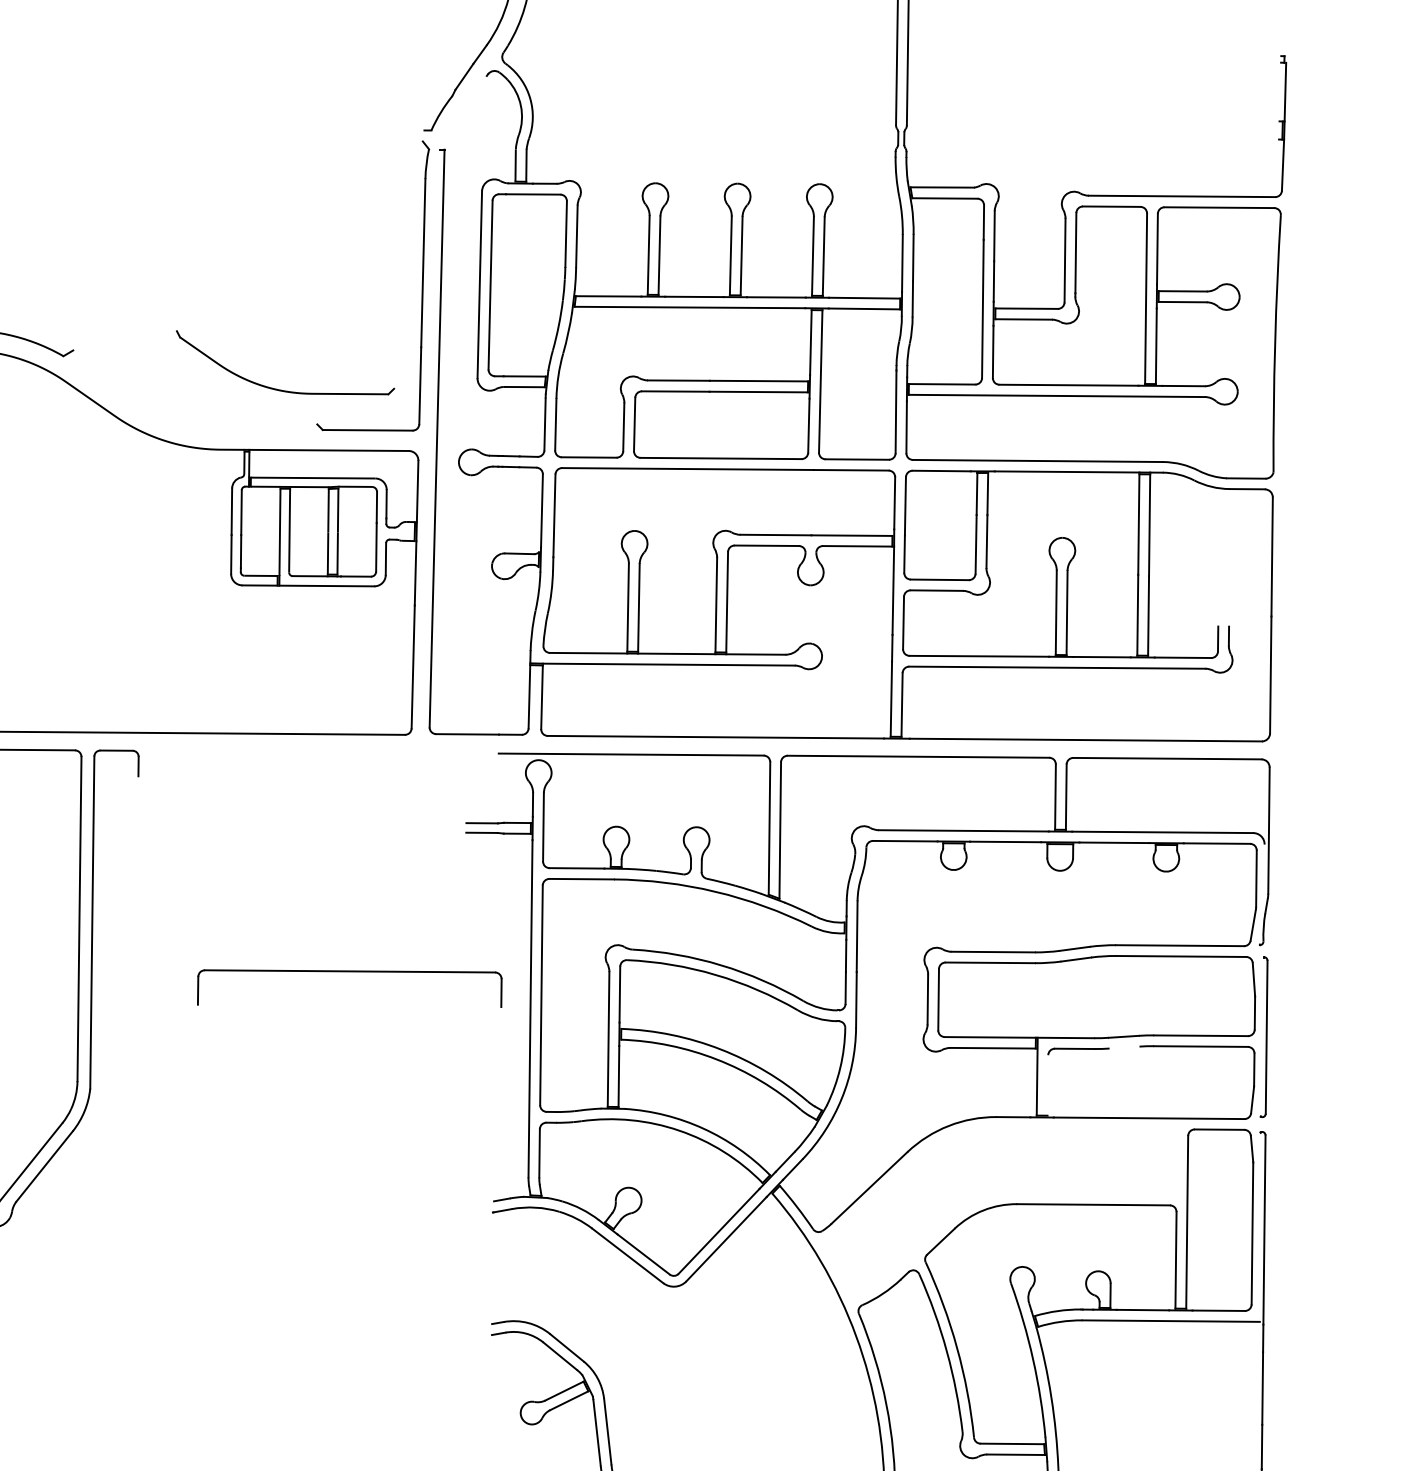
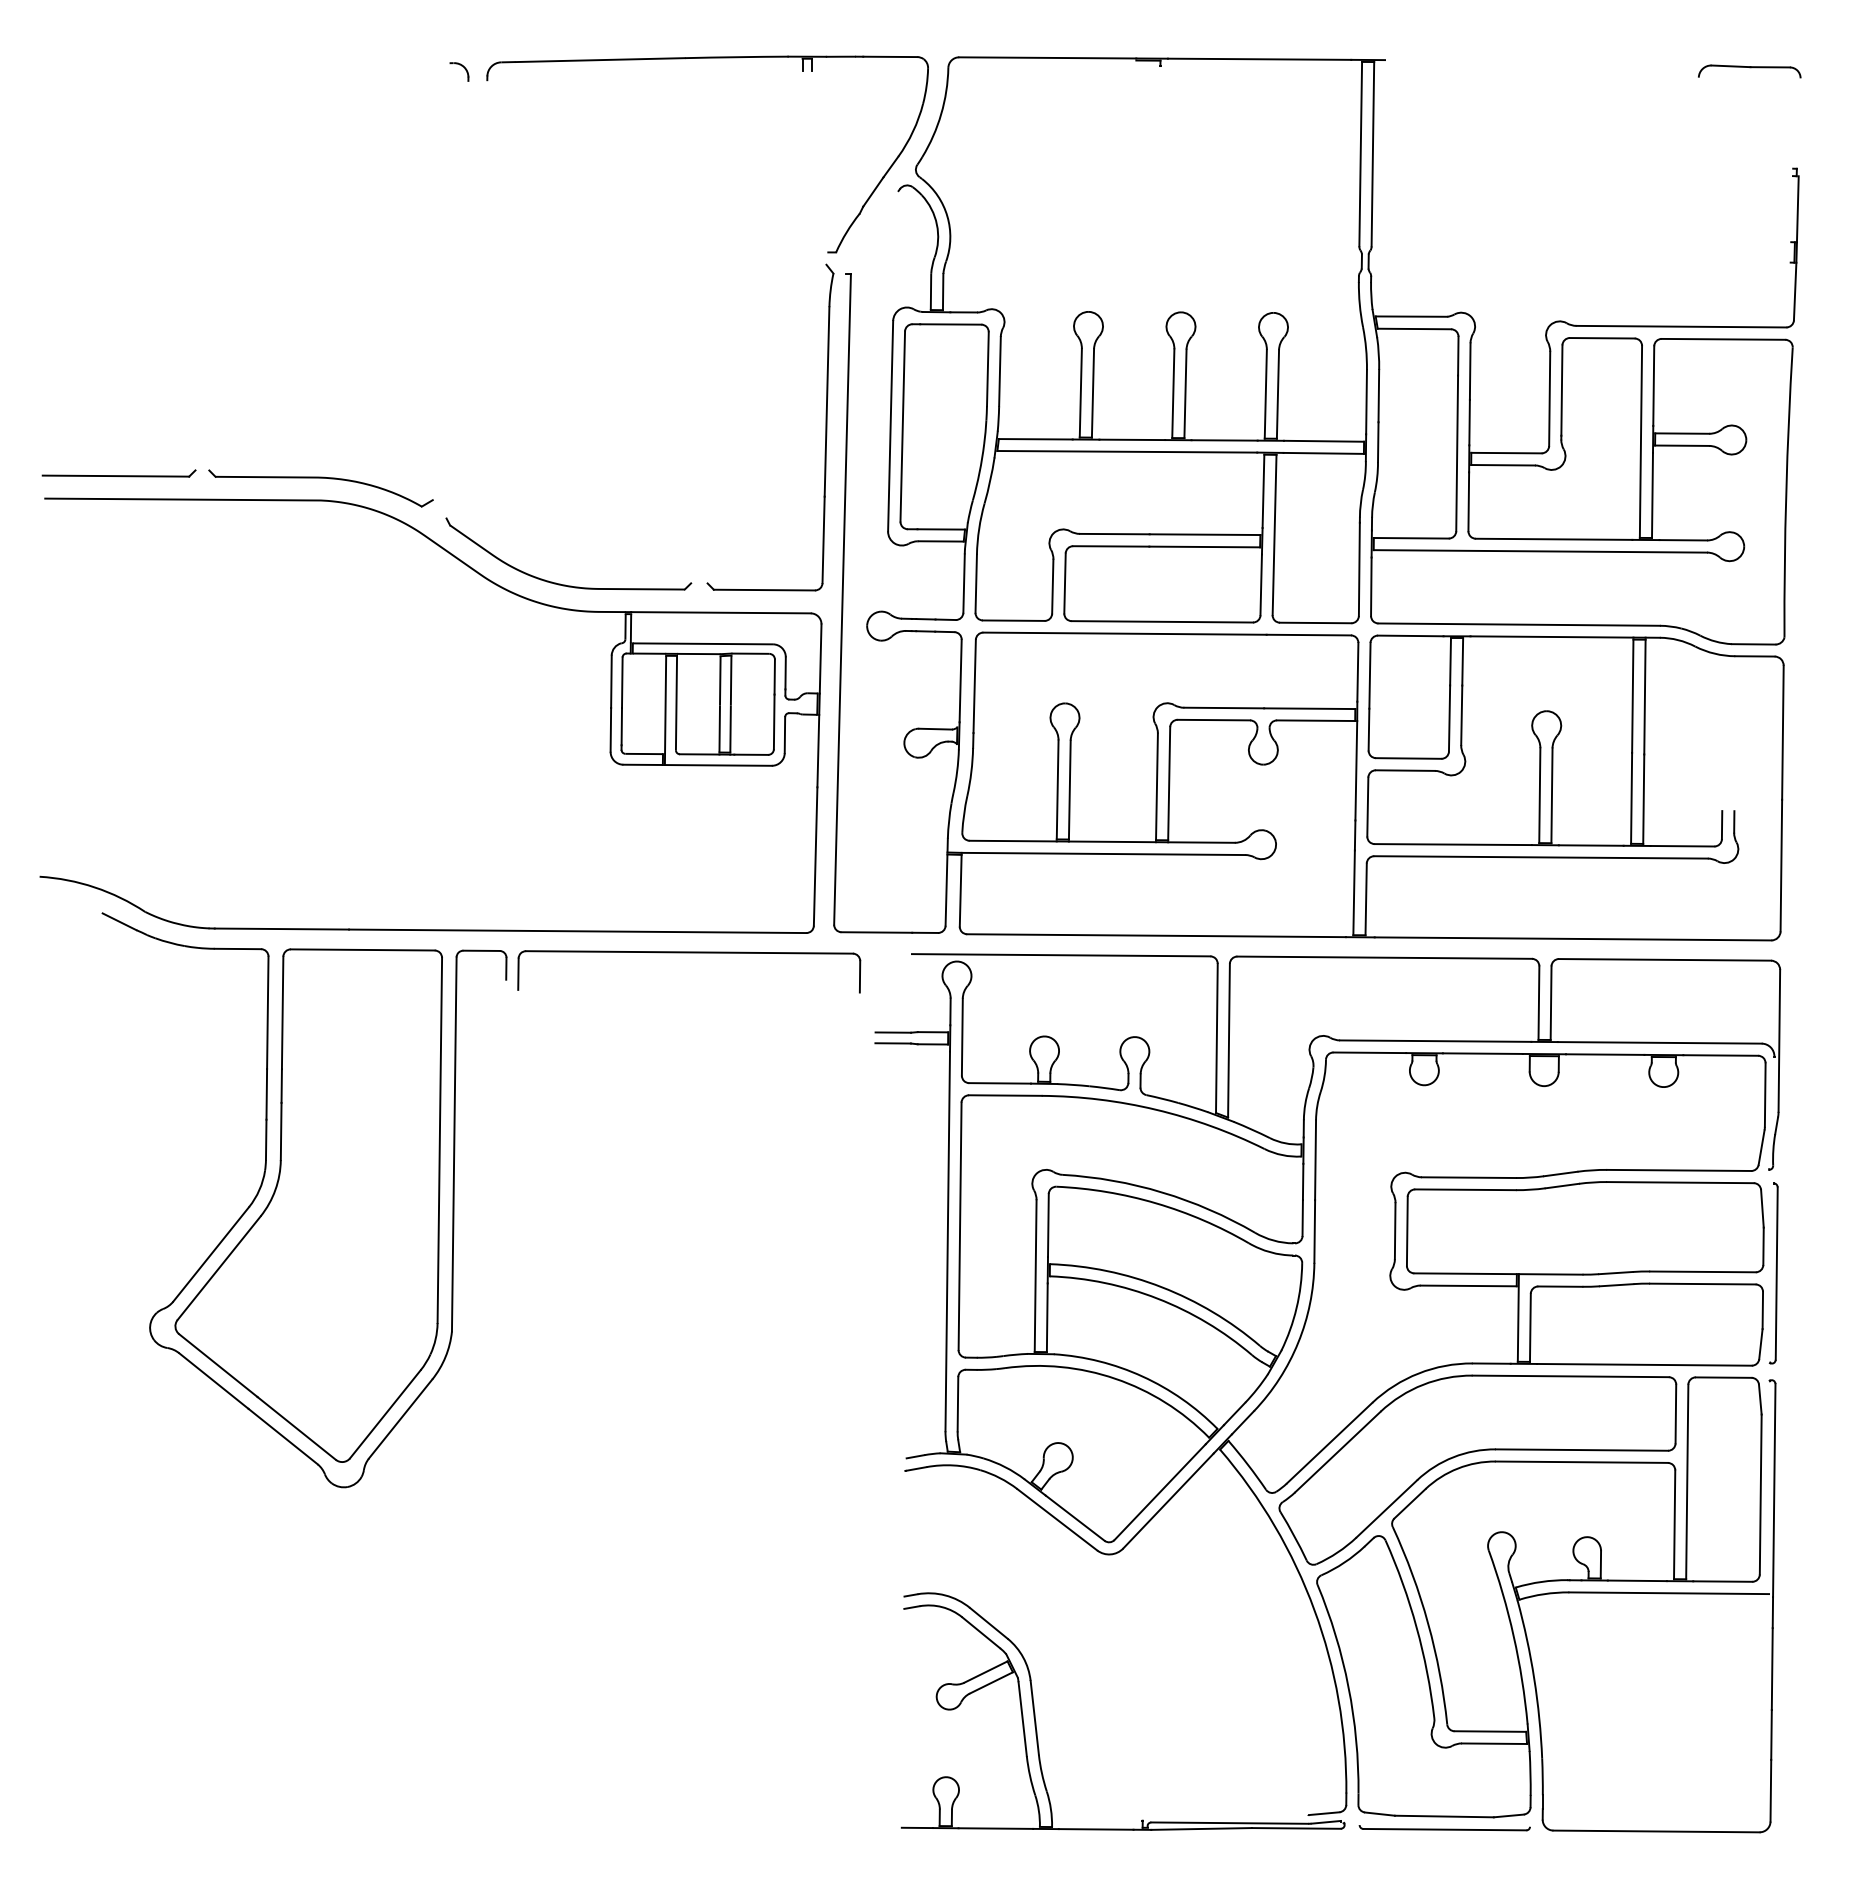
part: (278, 388) -> (560, 583), moved
part: (350, 972) -> (689, 953), moved
line: (1124, 1047) -> (1616, 1285), added
line: (1047, 1085) -> (1529, 1327), added
part: (999, 1196) -> (1475, 1452), added

